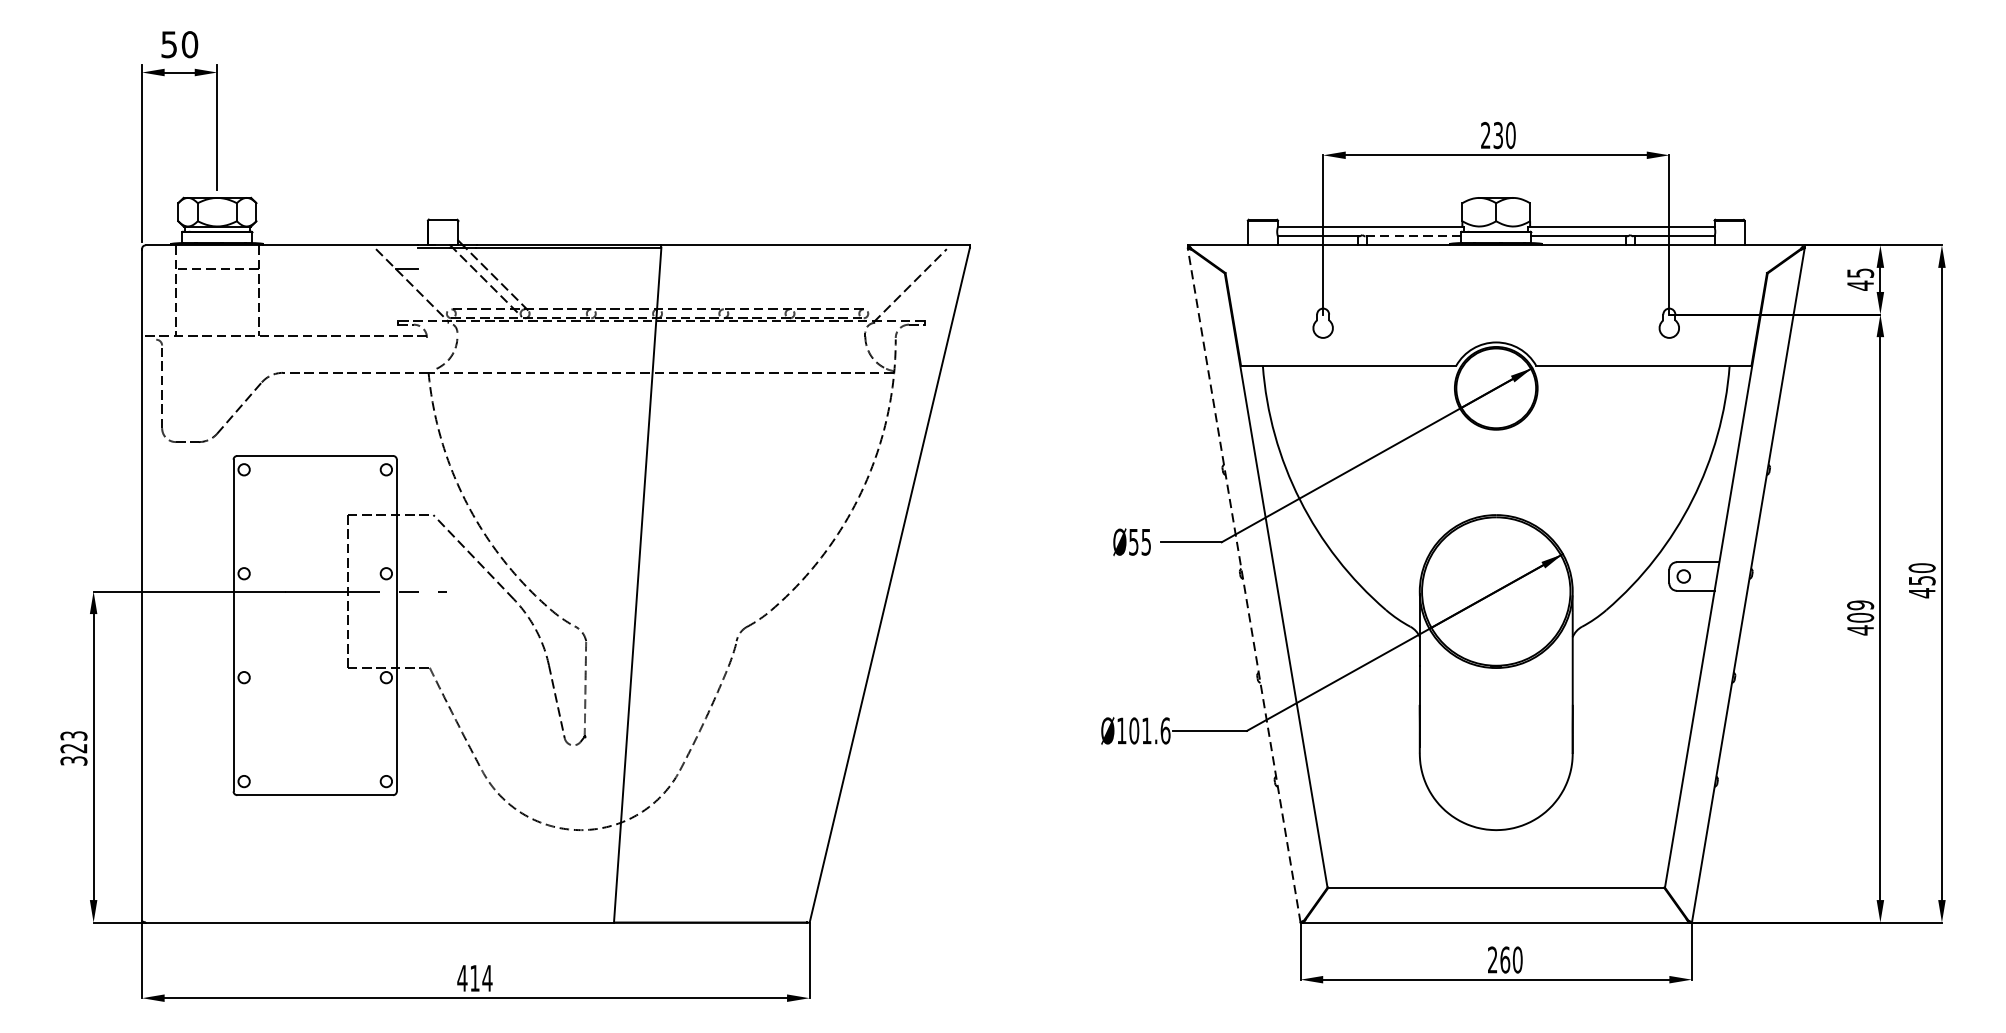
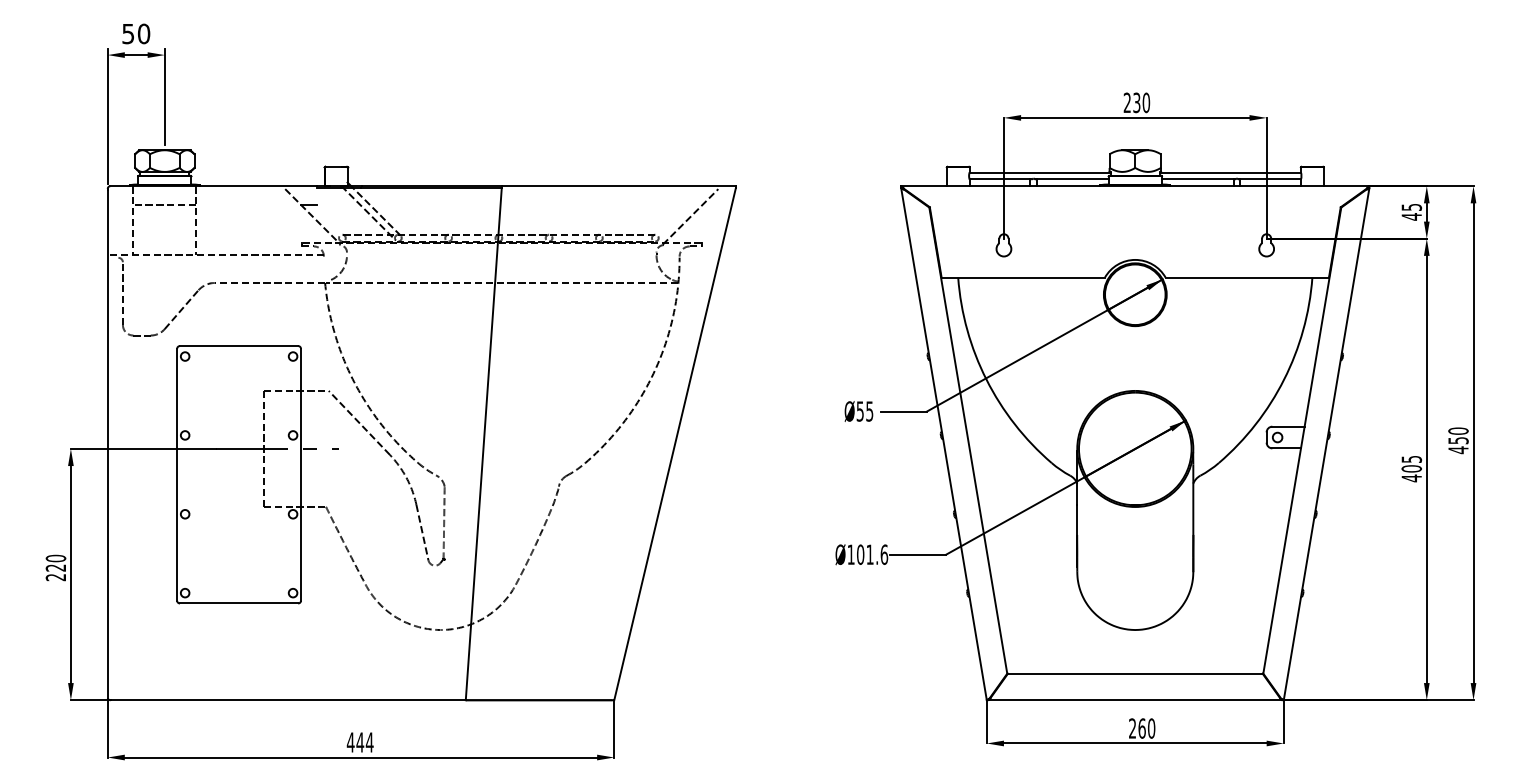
line: (1413, 236) -> (1072, 179), dashed -> solid
line: (1243, 585) -> (943, 444), dashed -> solid
text: (1860, 605) -> (1411, 459), 409 -> 405
text: (73, 747) -> (55, 567), 323 -> 220
text: (475, 978) -> (360, 742), 414 -> 444

